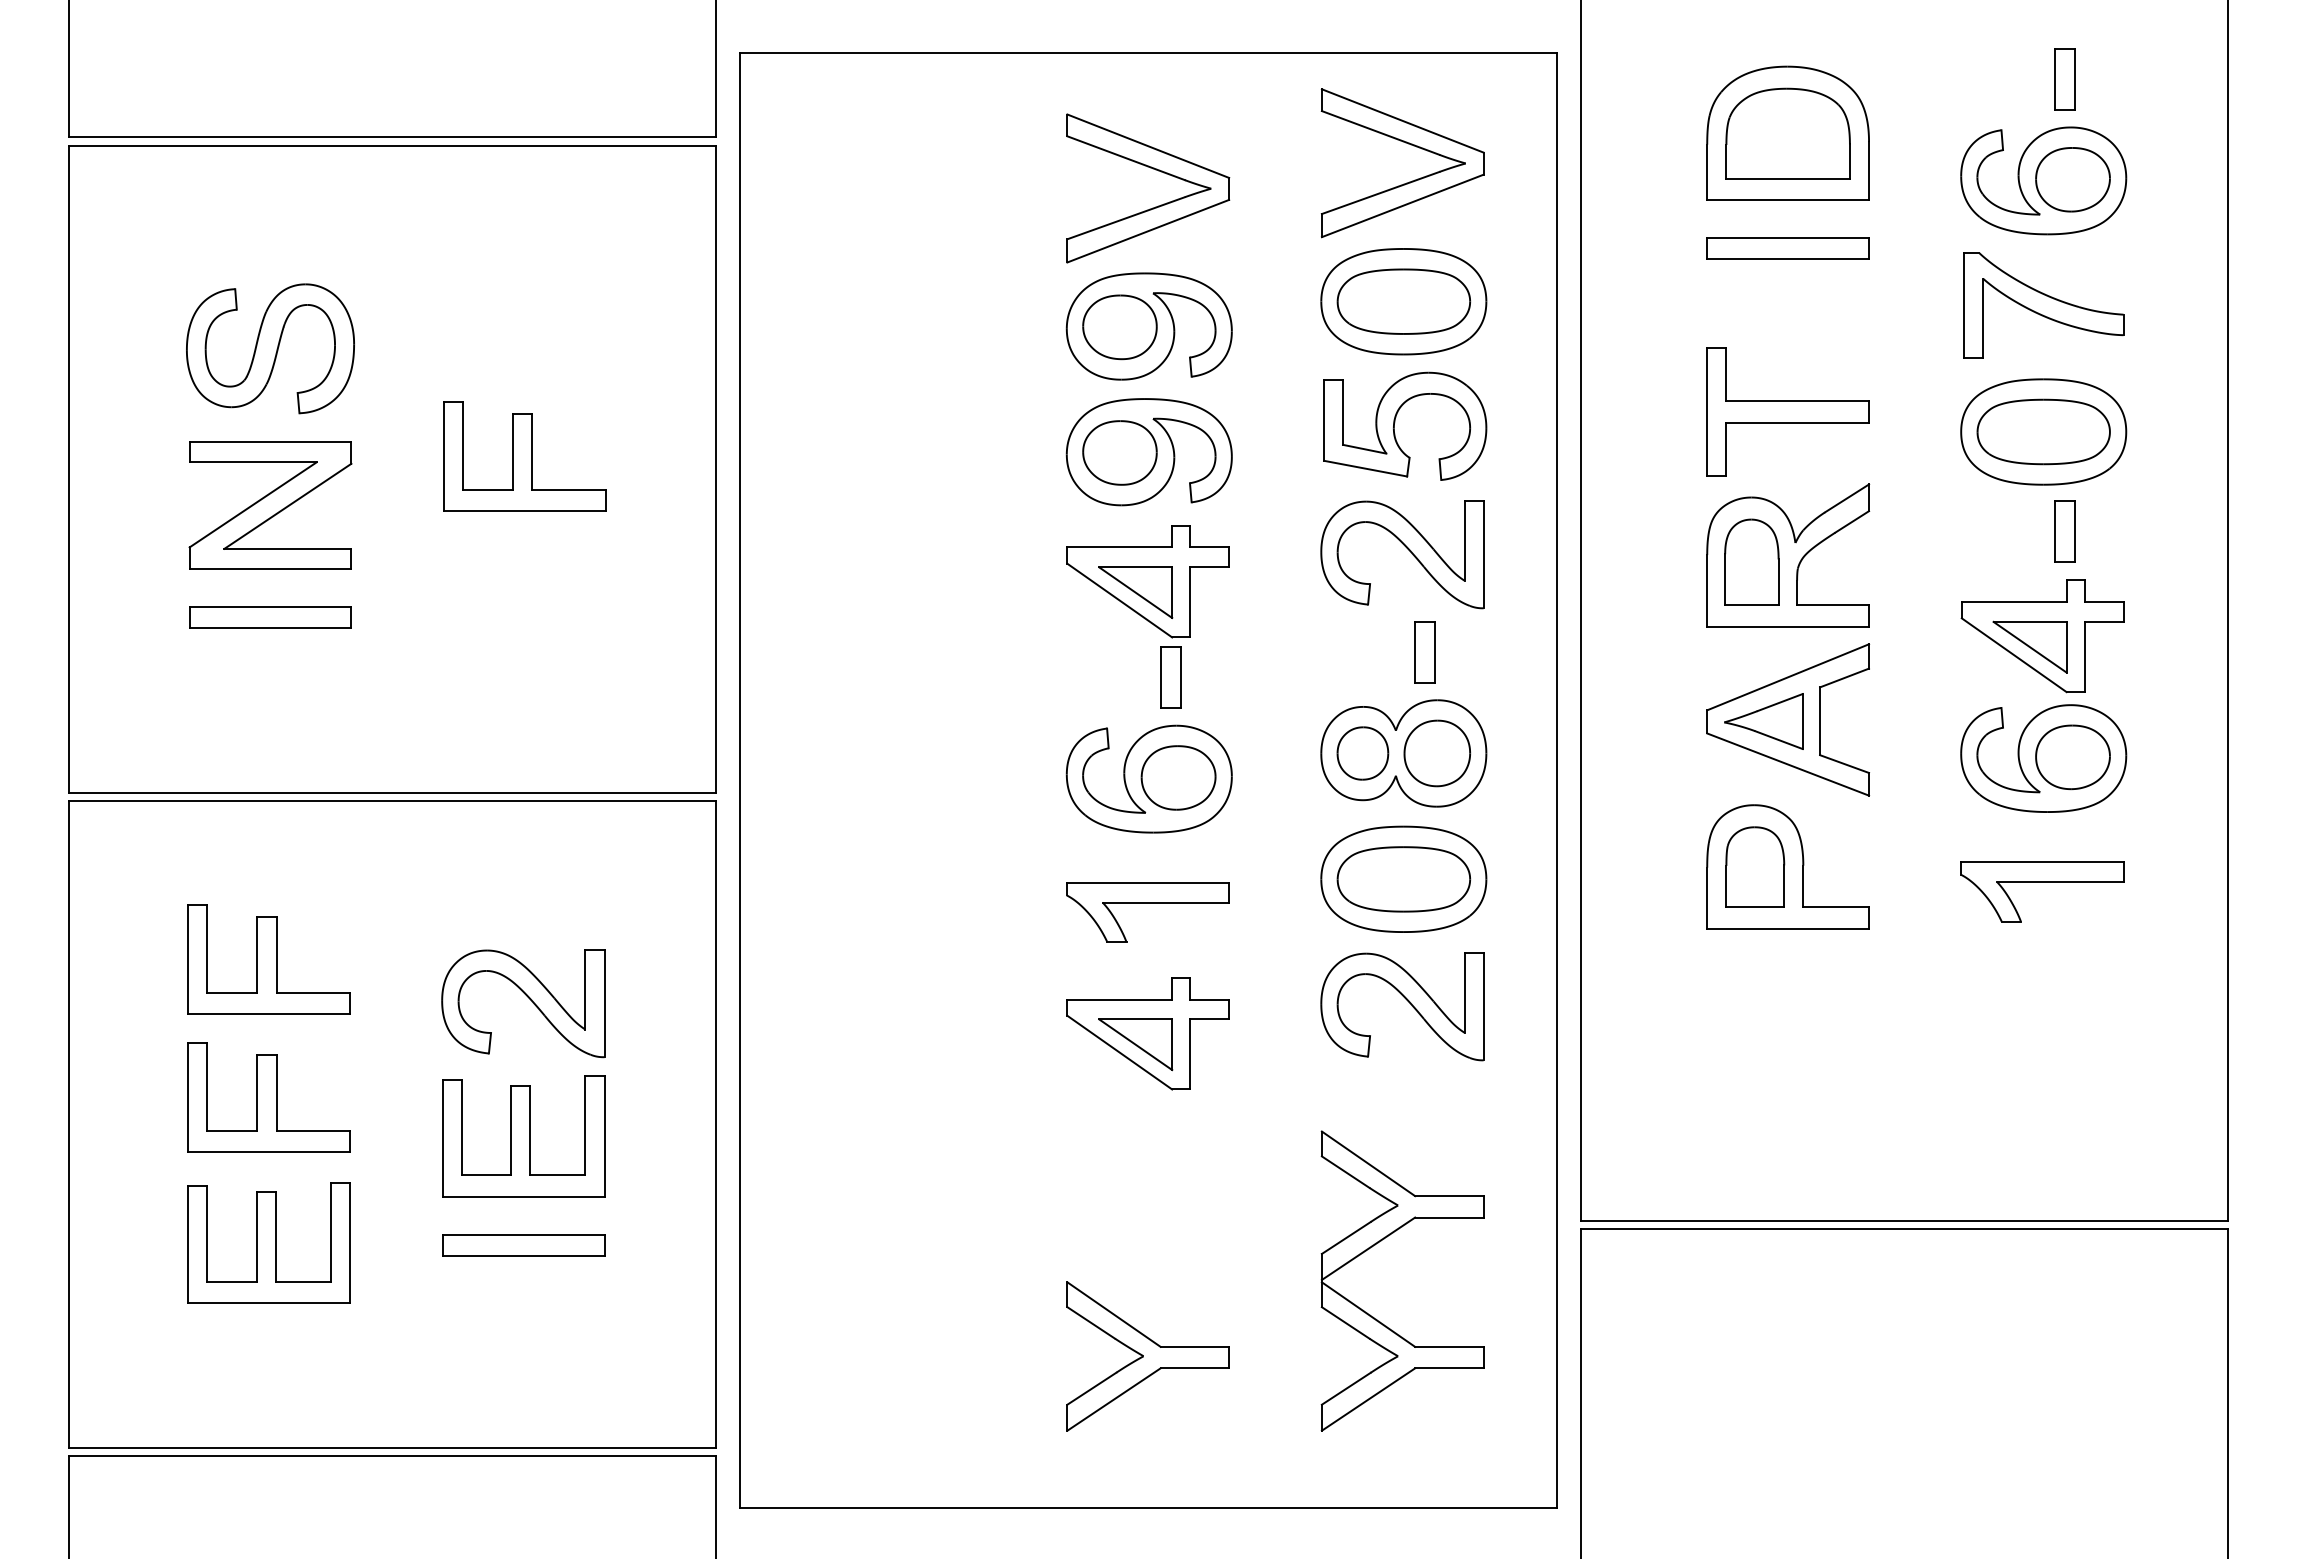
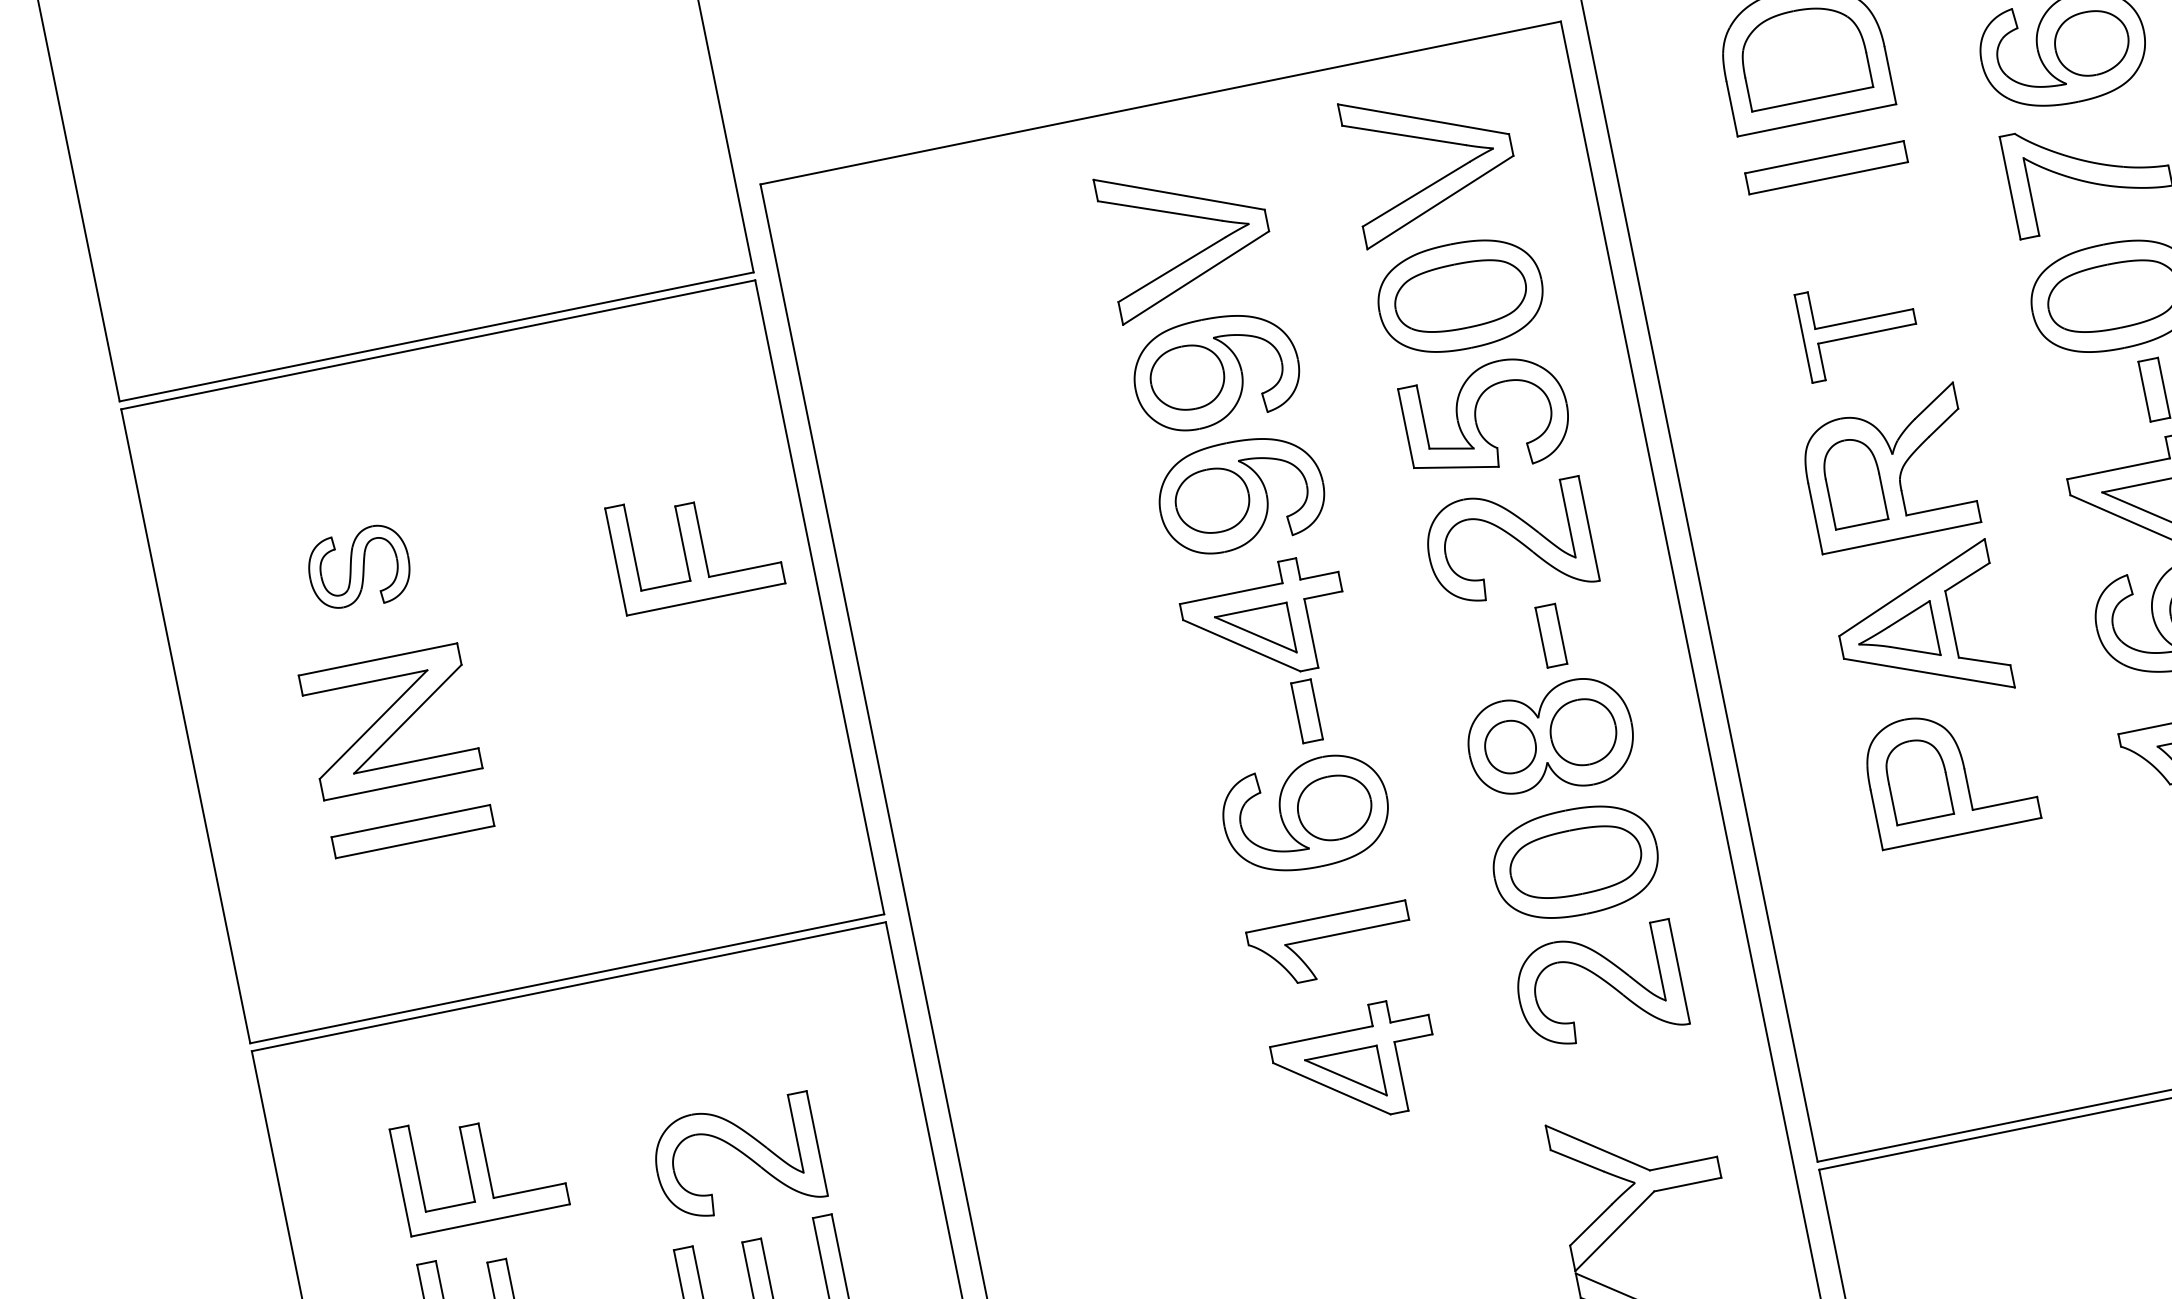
part: (270, 348) -> (359, 568), size x0.6
part: (1787, 411) -> (1858, 327), size x0.7
part: (524, 456) -> (694, 545), moved

